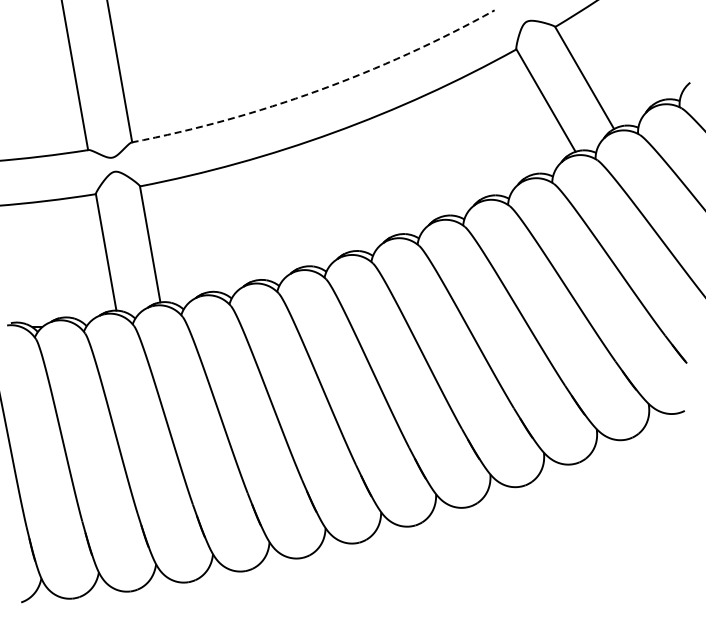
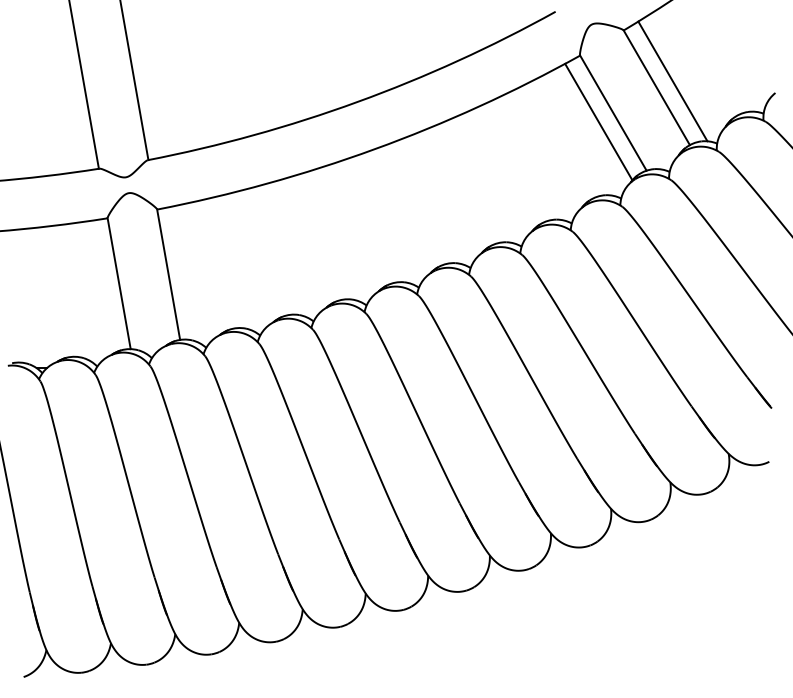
line: (598, 72) -> (672, 81), added
arc: (318, 90) -> (357, 101), dashed -> solid
line: (532, 108) -> (598, 122), added

